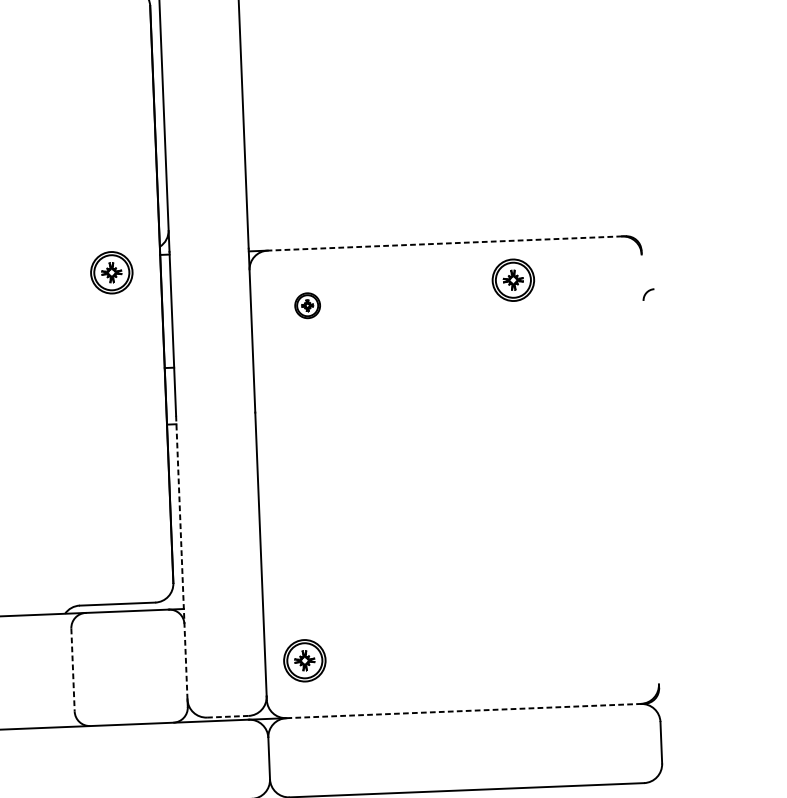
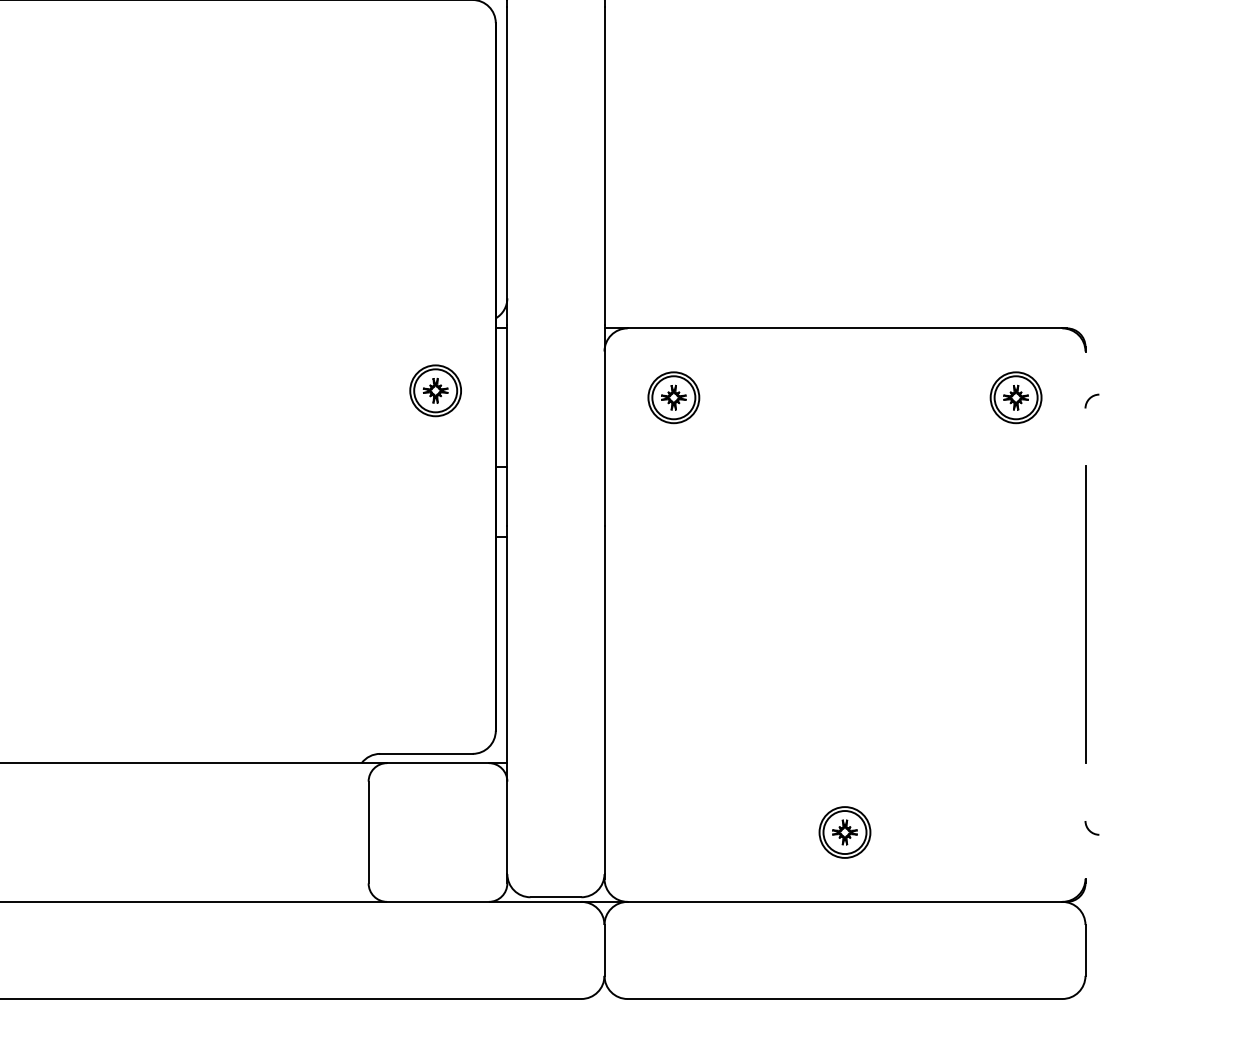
line: (444, 243) -> (844, 328), dashed -> solid
part: (111, 272) -> (435, 390), moved
part: (512, 280) -> (1015, 397), moved
part: (307, 305) -> (673, 397), size x1.67
line: (650, 468) -> (1085, 614), added
line: (181, 557) -> (507, 700), dashed -> solid
arc: (660, 644) -> (1089, 829), added
part: (304, 660) -> (844, 832), moved
line: (72, 670) -> (368, 832), dashed -> solid
line: (464, 710) -> (845, 901), dashed -> solid
line: (228, 716) -> (556, 897), dashed -> solid

